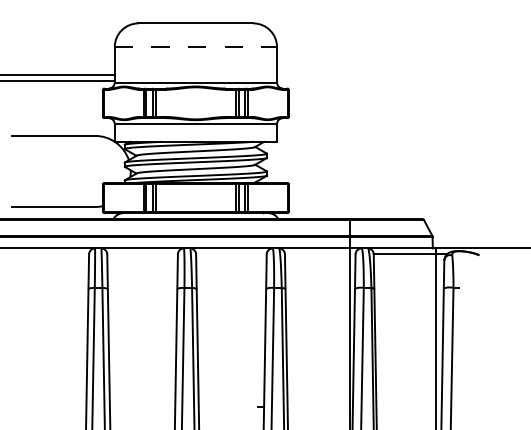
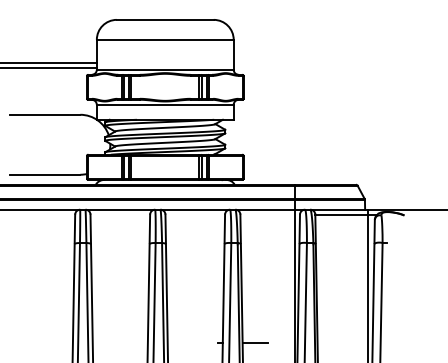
line: (196, 46) -> (165, 39), dashed -> solid
line: (301, 407) -> (254, 343), added

